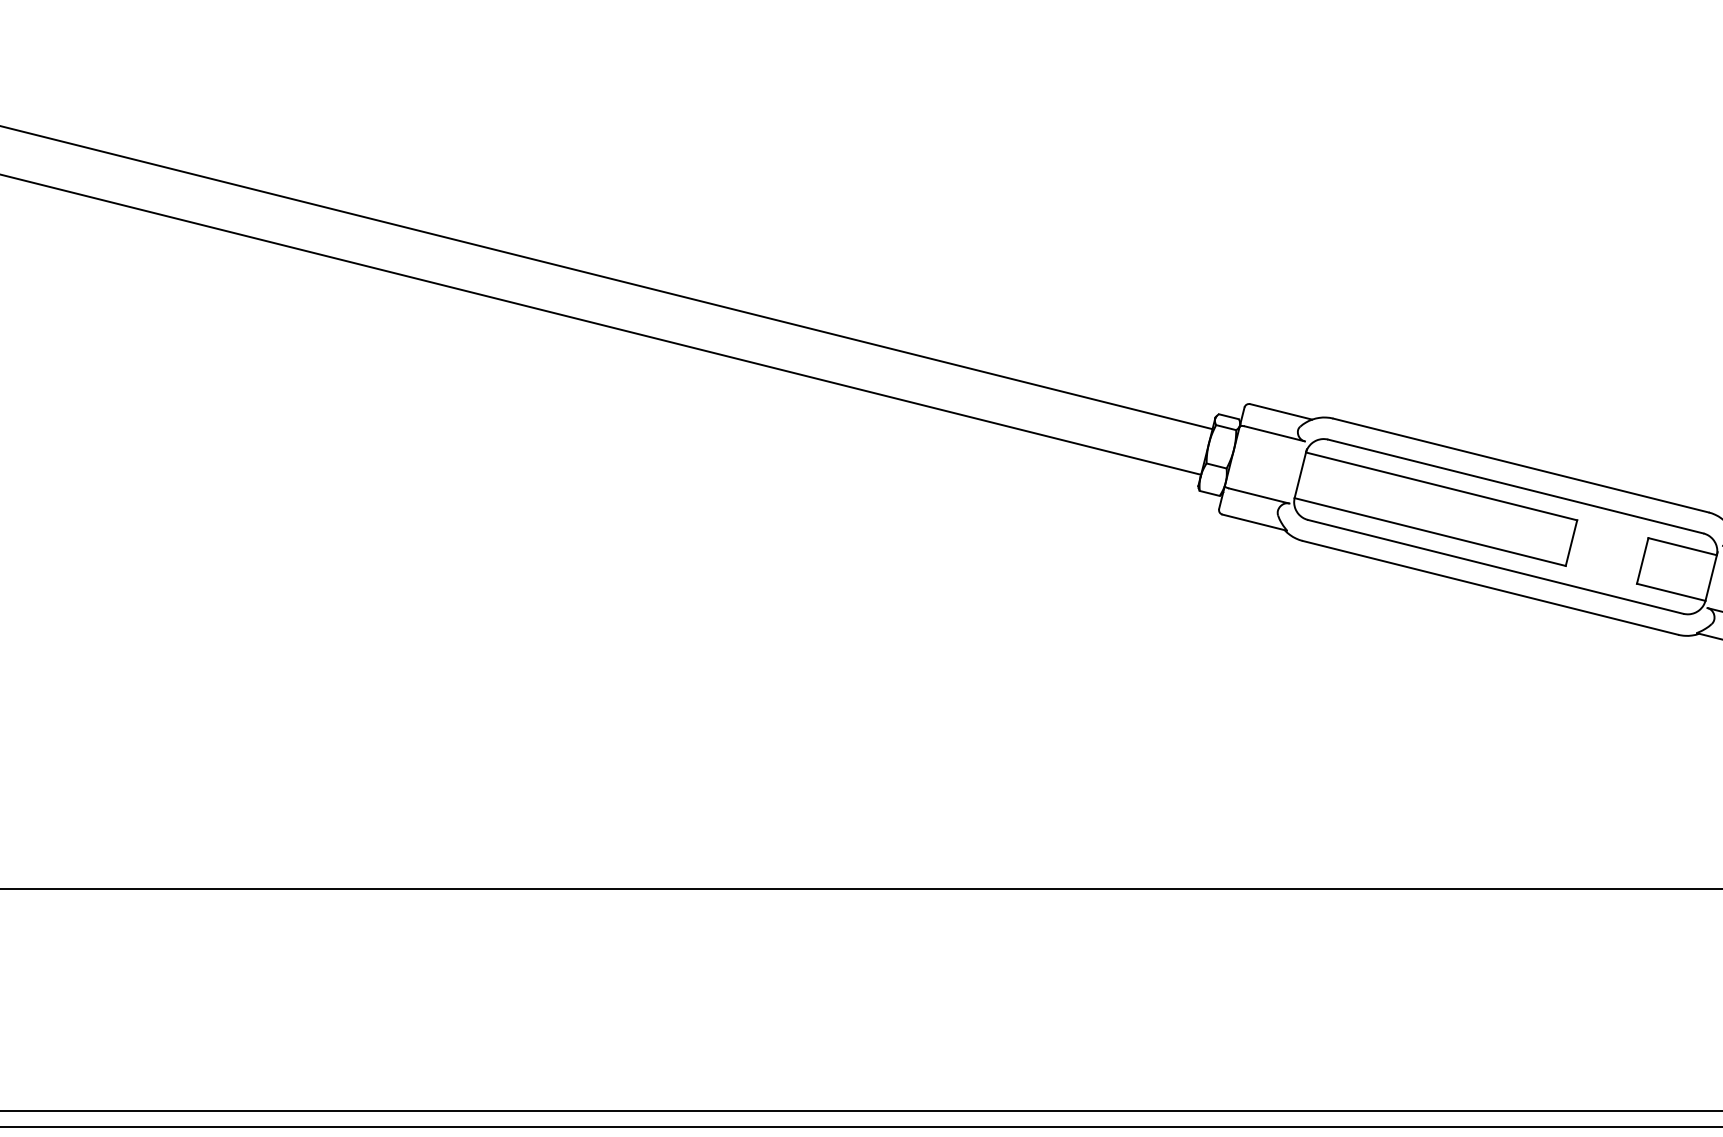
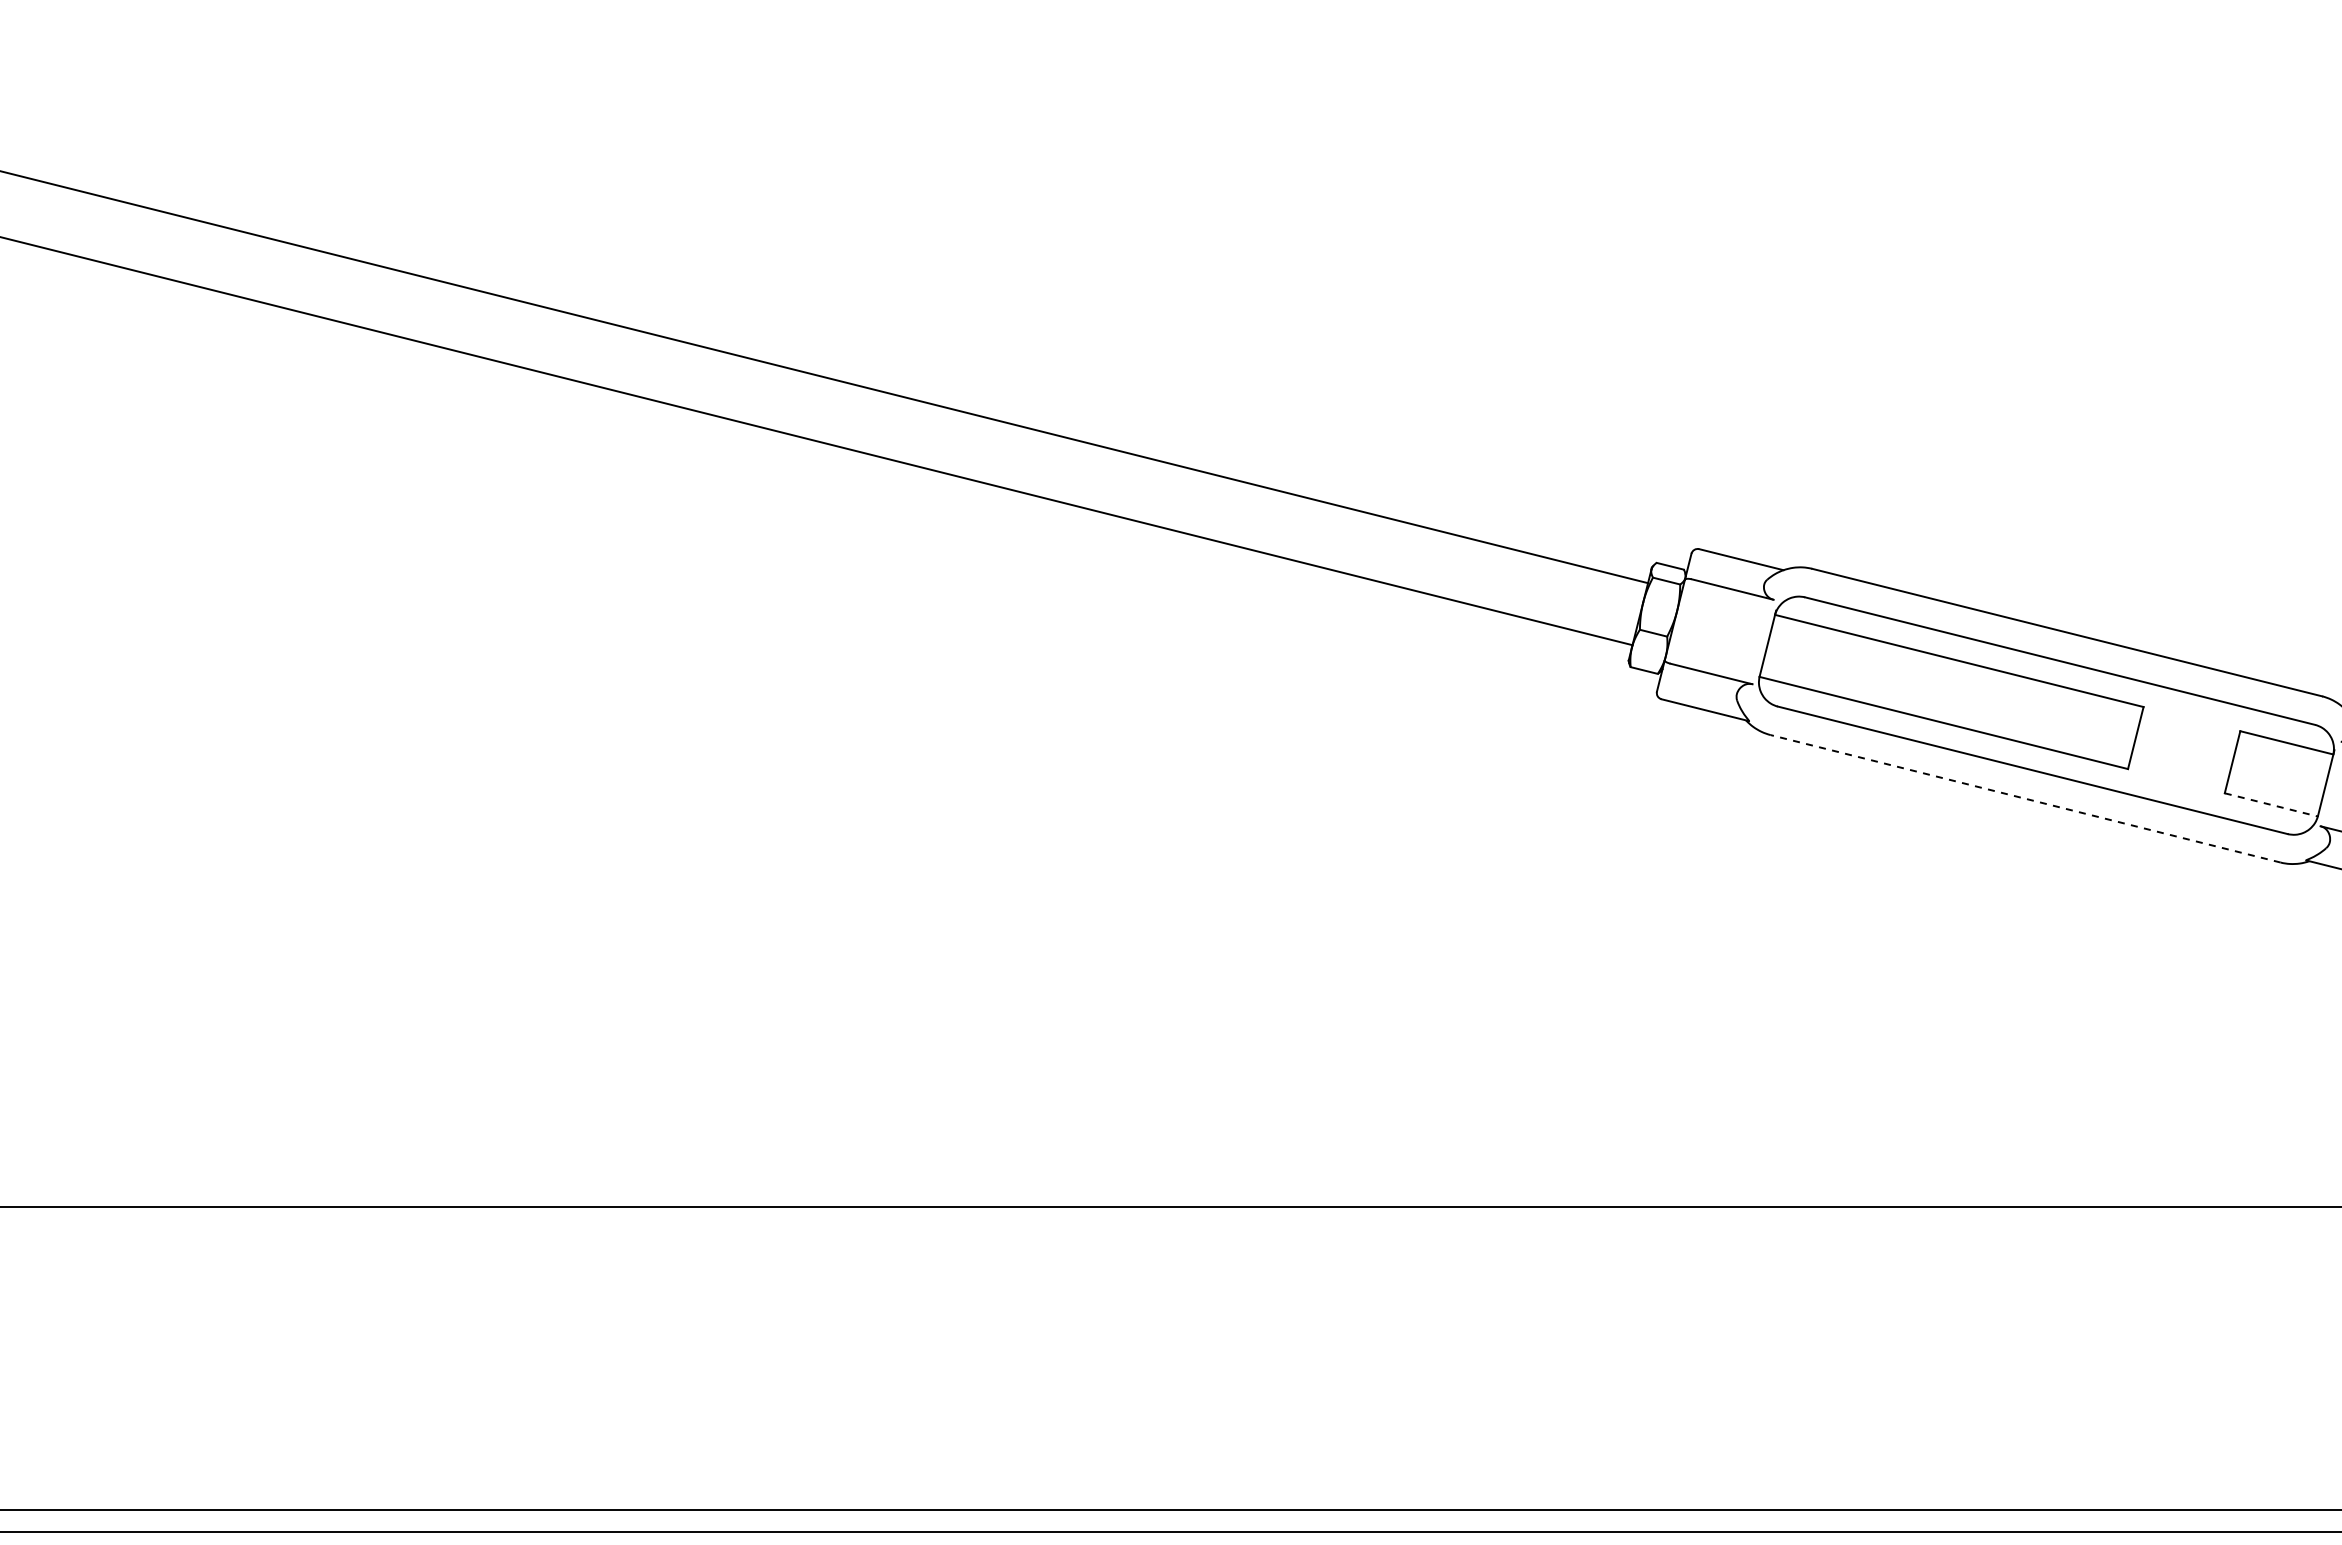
line: (1490, 587) -> (2025, 798), solid -> dashed
line: (1671, 592) -> (2271, 804), solid -> dashed

